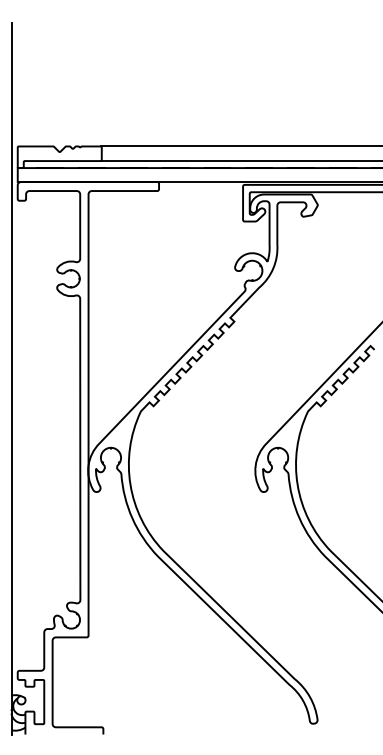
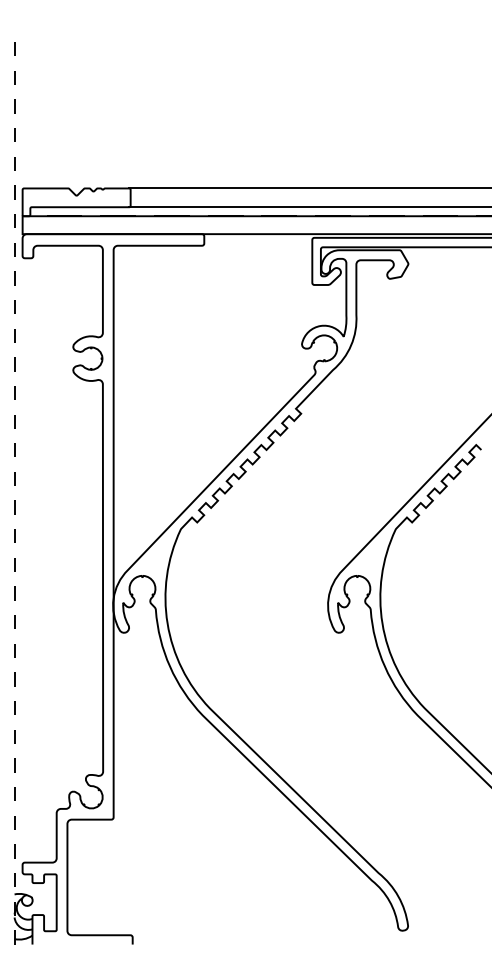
line: (11, 378) -> (14, 486), solid -> dashed

